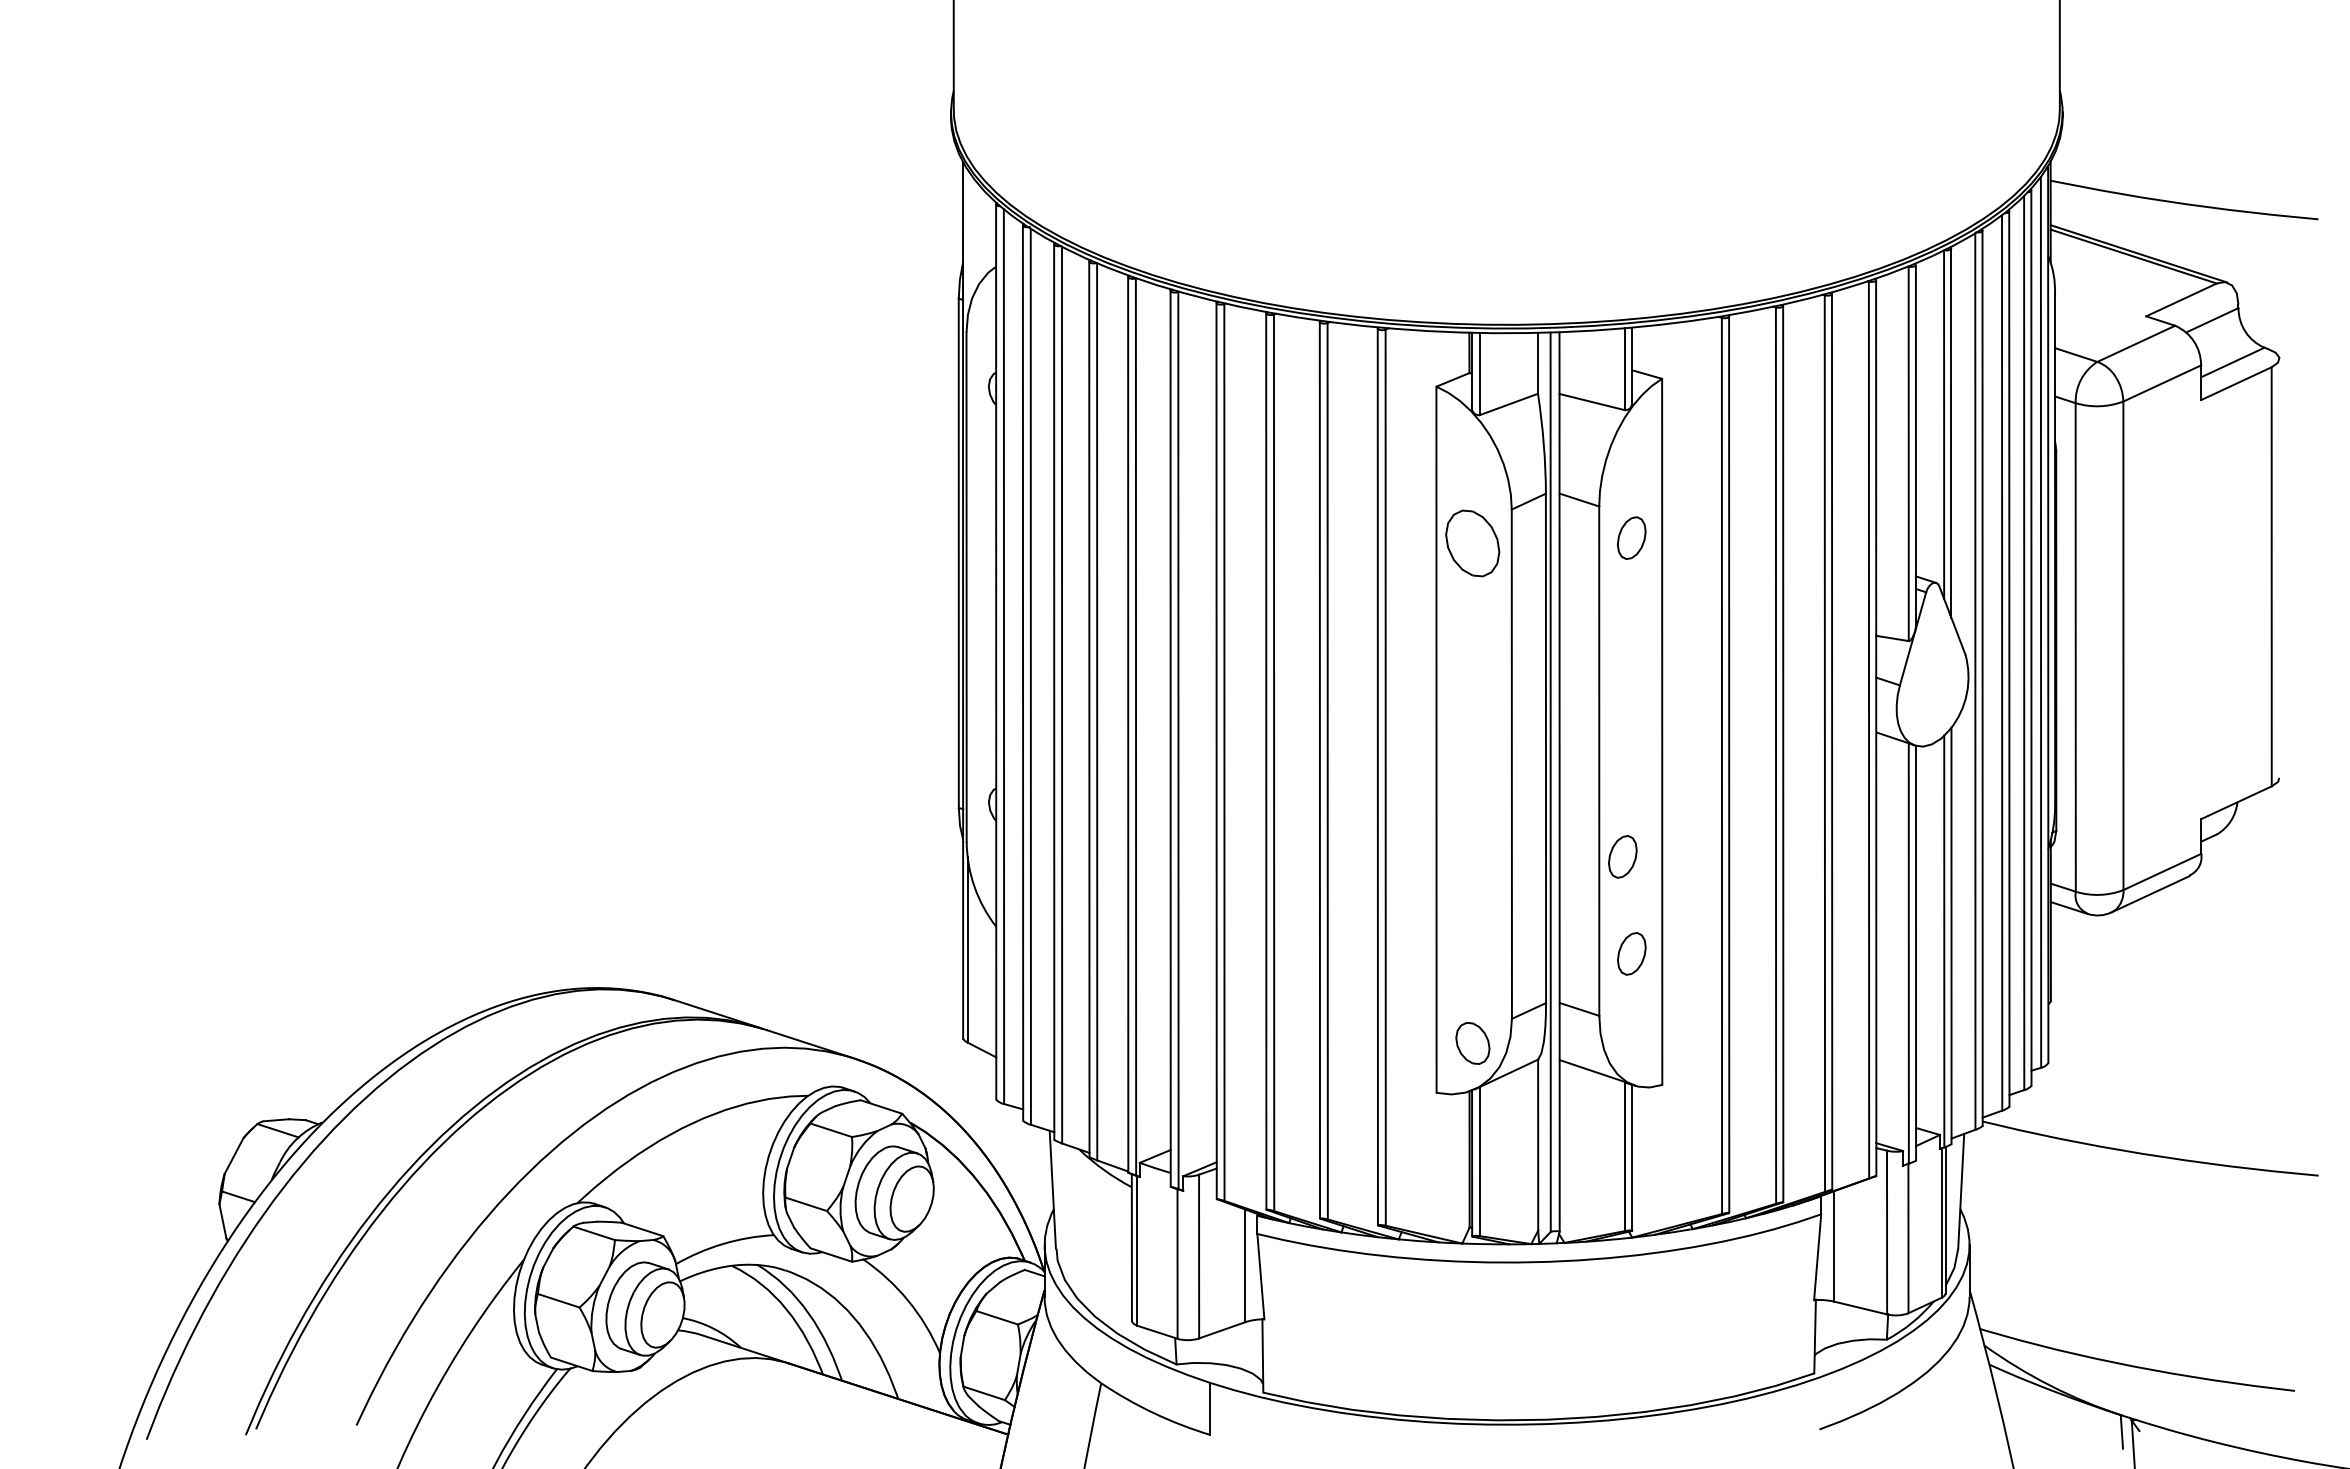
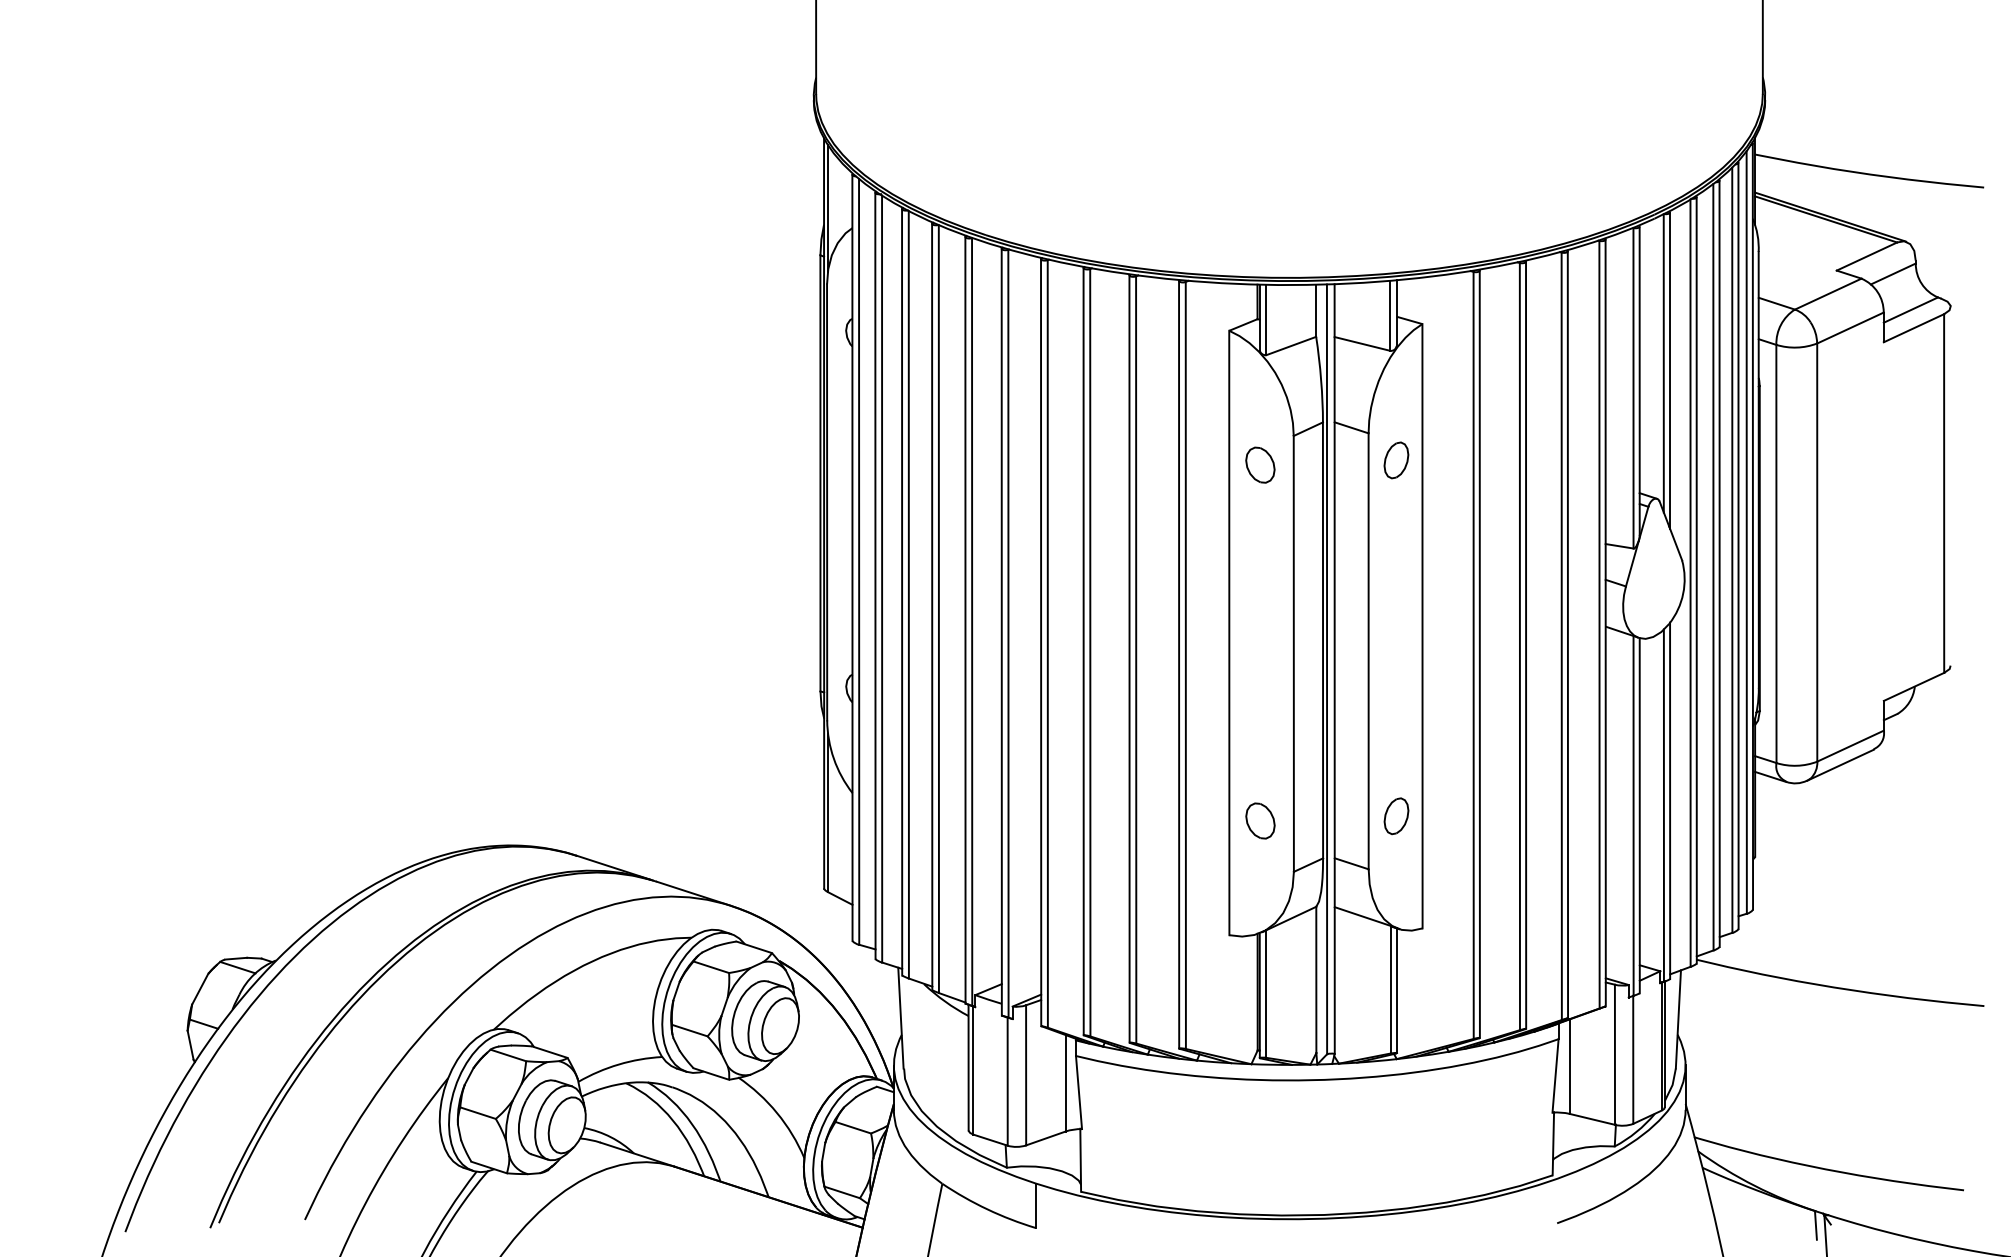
line: (967, 243) -> (827, 208), added
part: (1472, 543) -> (1260, 465), size x0.62
part: (1622, 856) -> (1388, 732), removed
part: (1472, 1043) -> (1260, 821), moved

